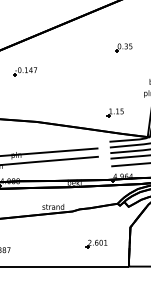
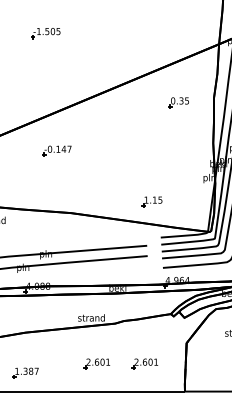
part: (123, 47) -> (178, 102), moved
part: (114, 112) -> (151, 201), moved
part: (57, 243) -> (96, 363), added

